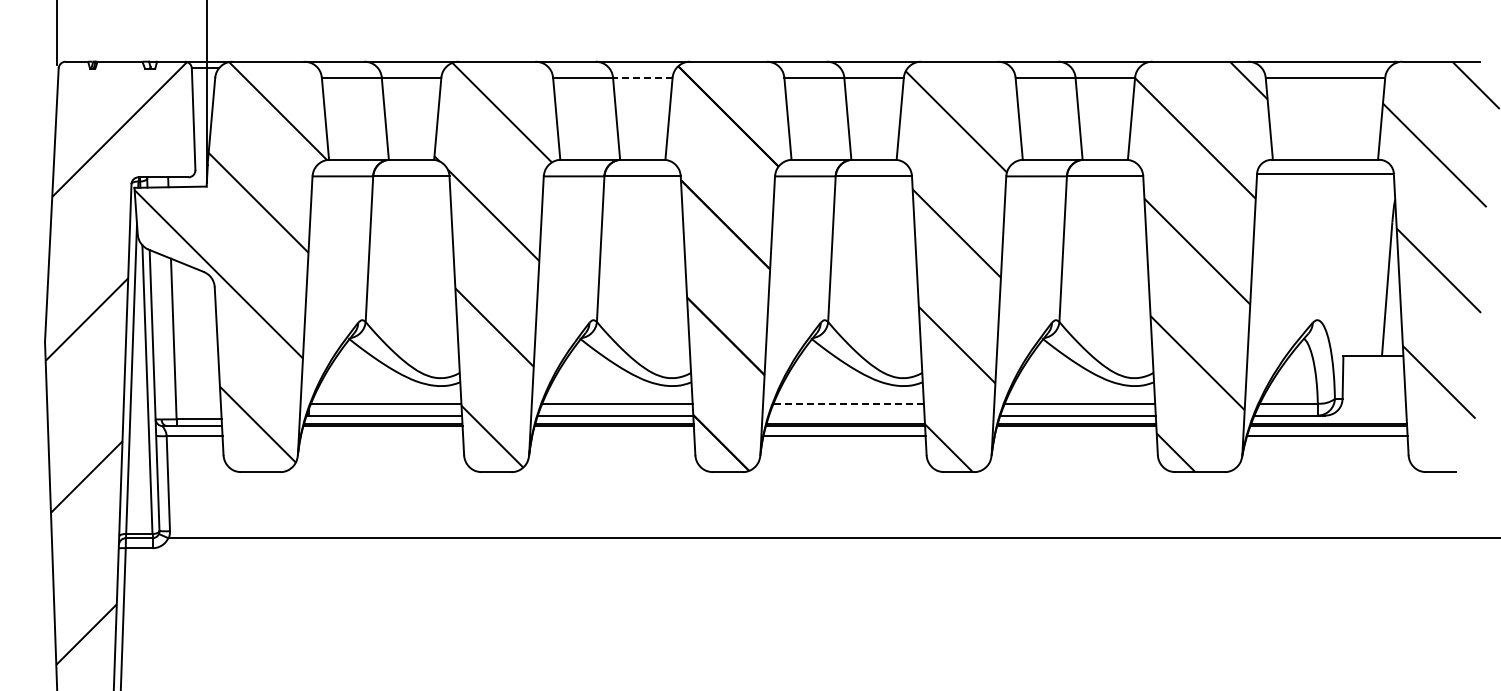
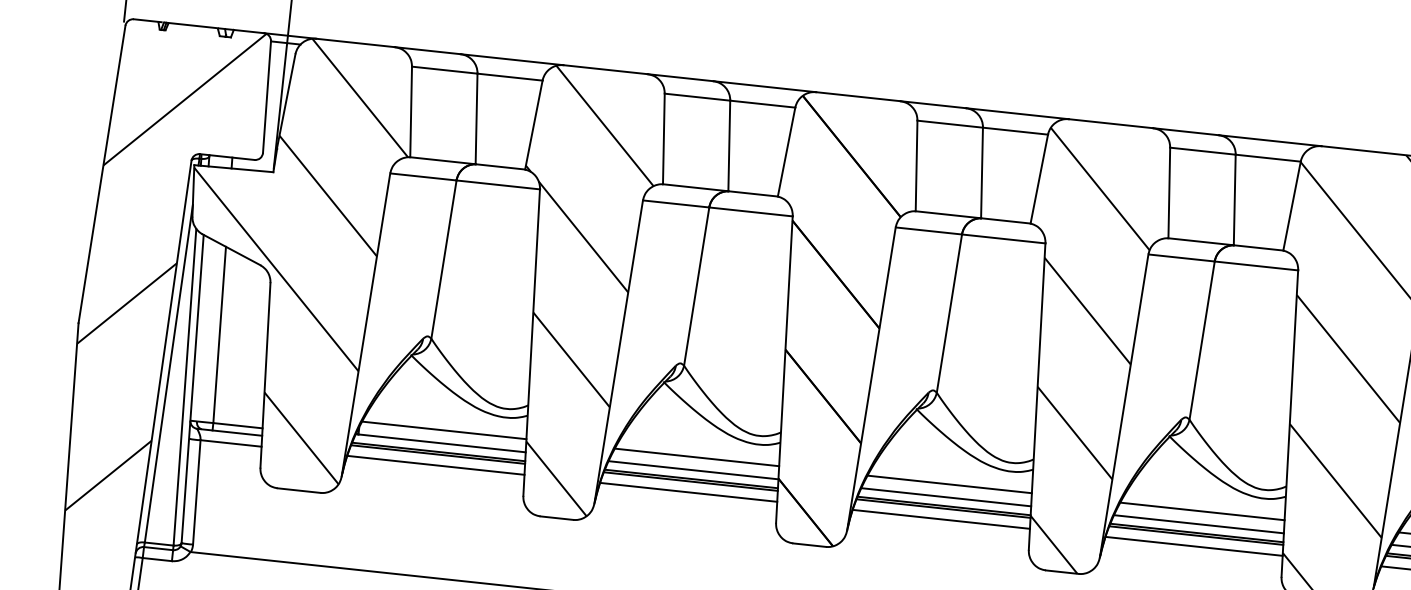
line: (642, 77) -> (762, 103), dashed -> solid
line: (849, 403) -> (950, 484), dashed -> solid
line: (846, 415) -> (945, 497), added
line: (382, 436) -> (436, 465), added
line: (613, 436) -> (688, 492), added
line: (1075, 436) -> (1193, 546), added

